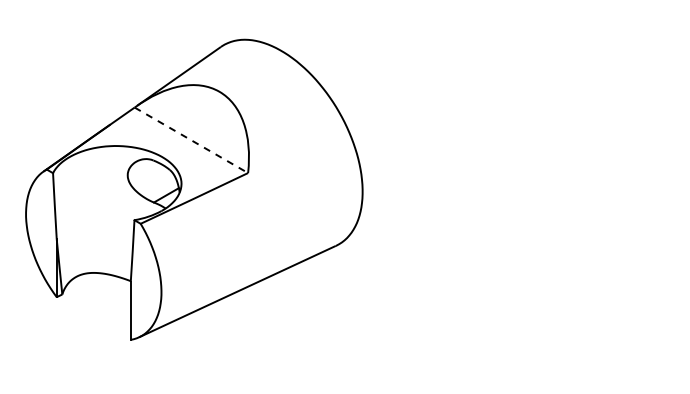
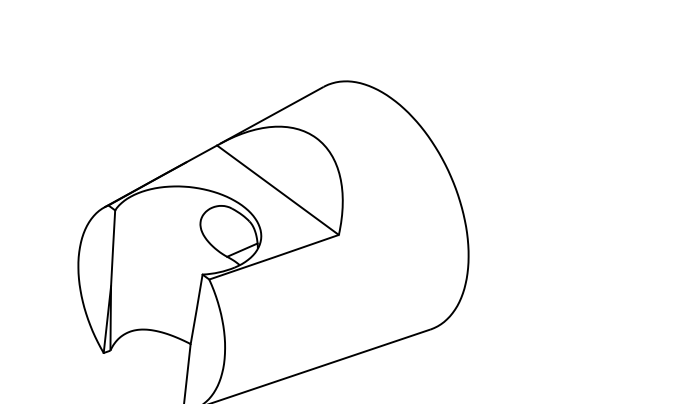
line: (191, 140) -> (278, 190), dashed -> solid

